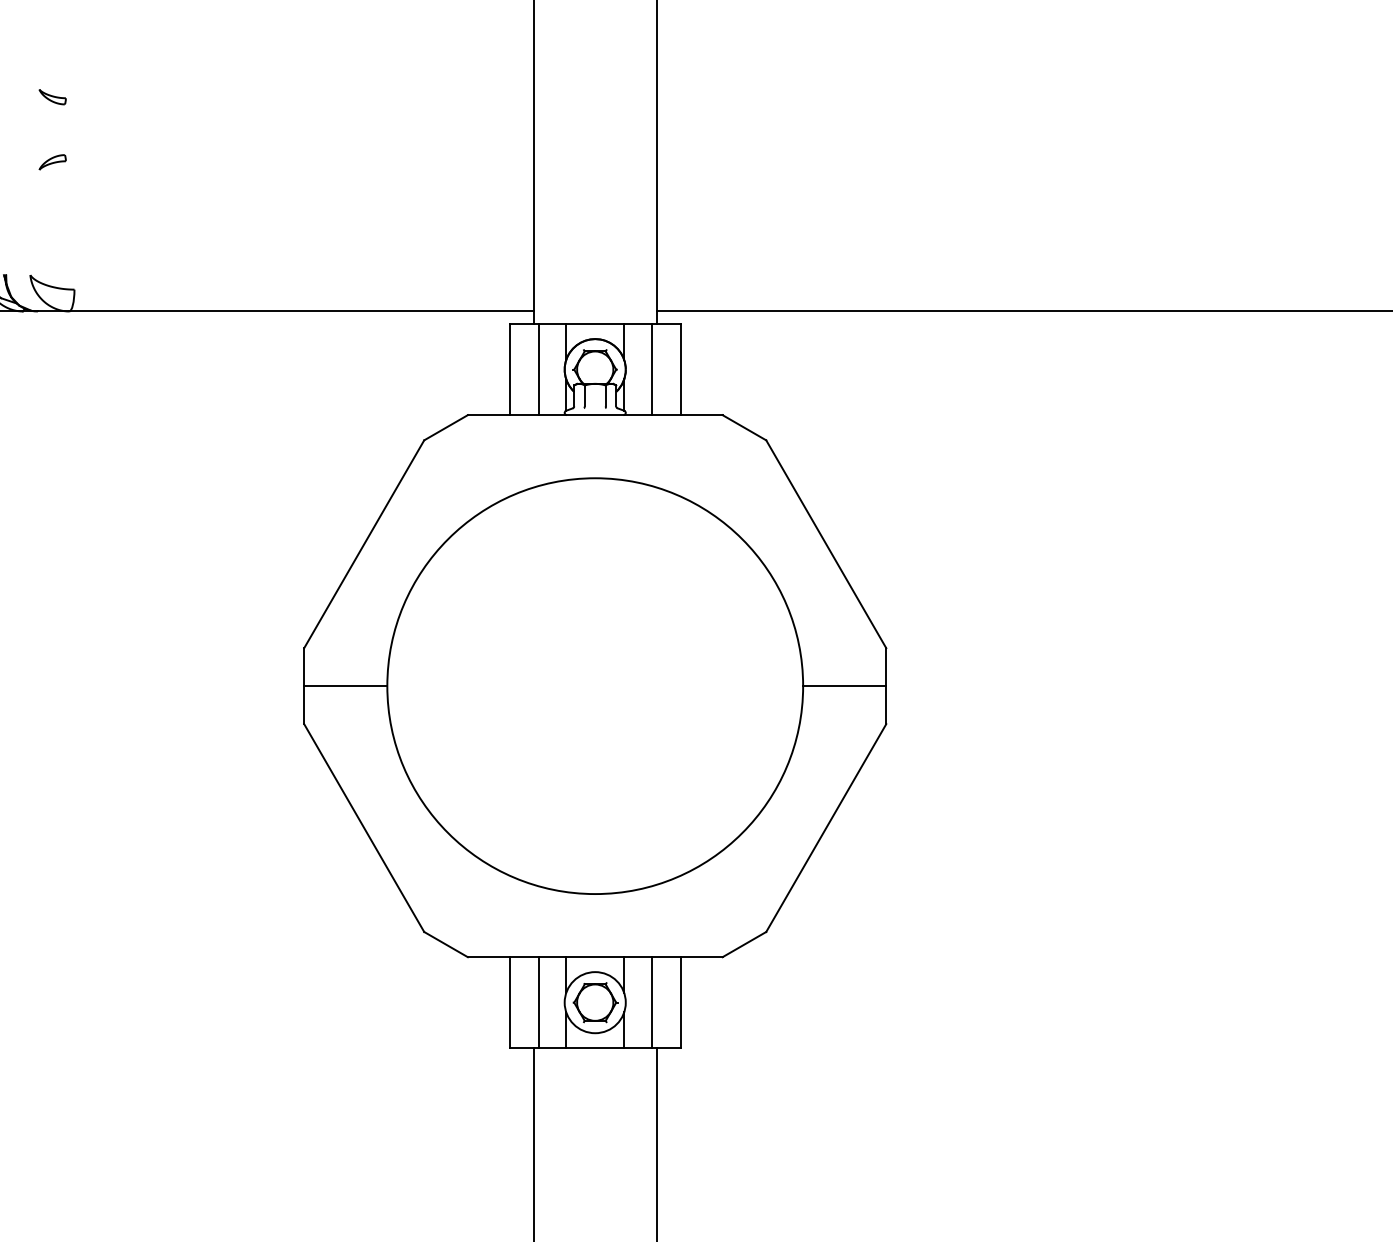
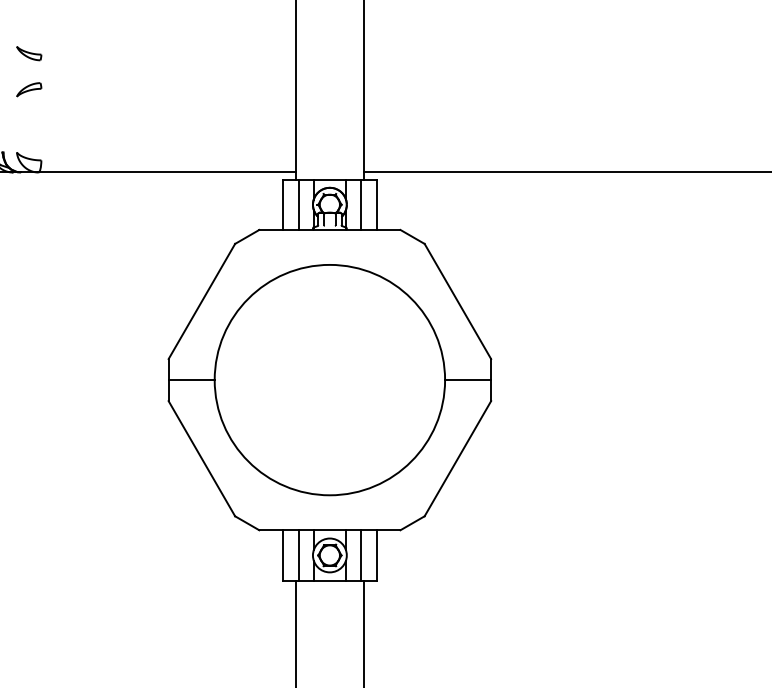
part: (53, 96) -> (29, 53), size x1.67
part: (53, 161) -> (29, 89), size x1.67

